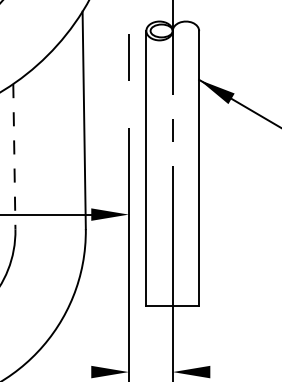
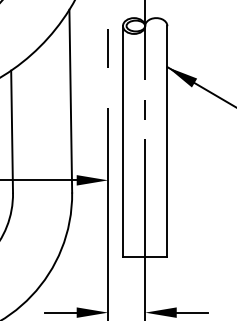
line: (14, 157) -> (12, 132), dashed -> solid
line: (71, 371) -> (60, 312), added
line: (229, 371) -> (192, 312), added

